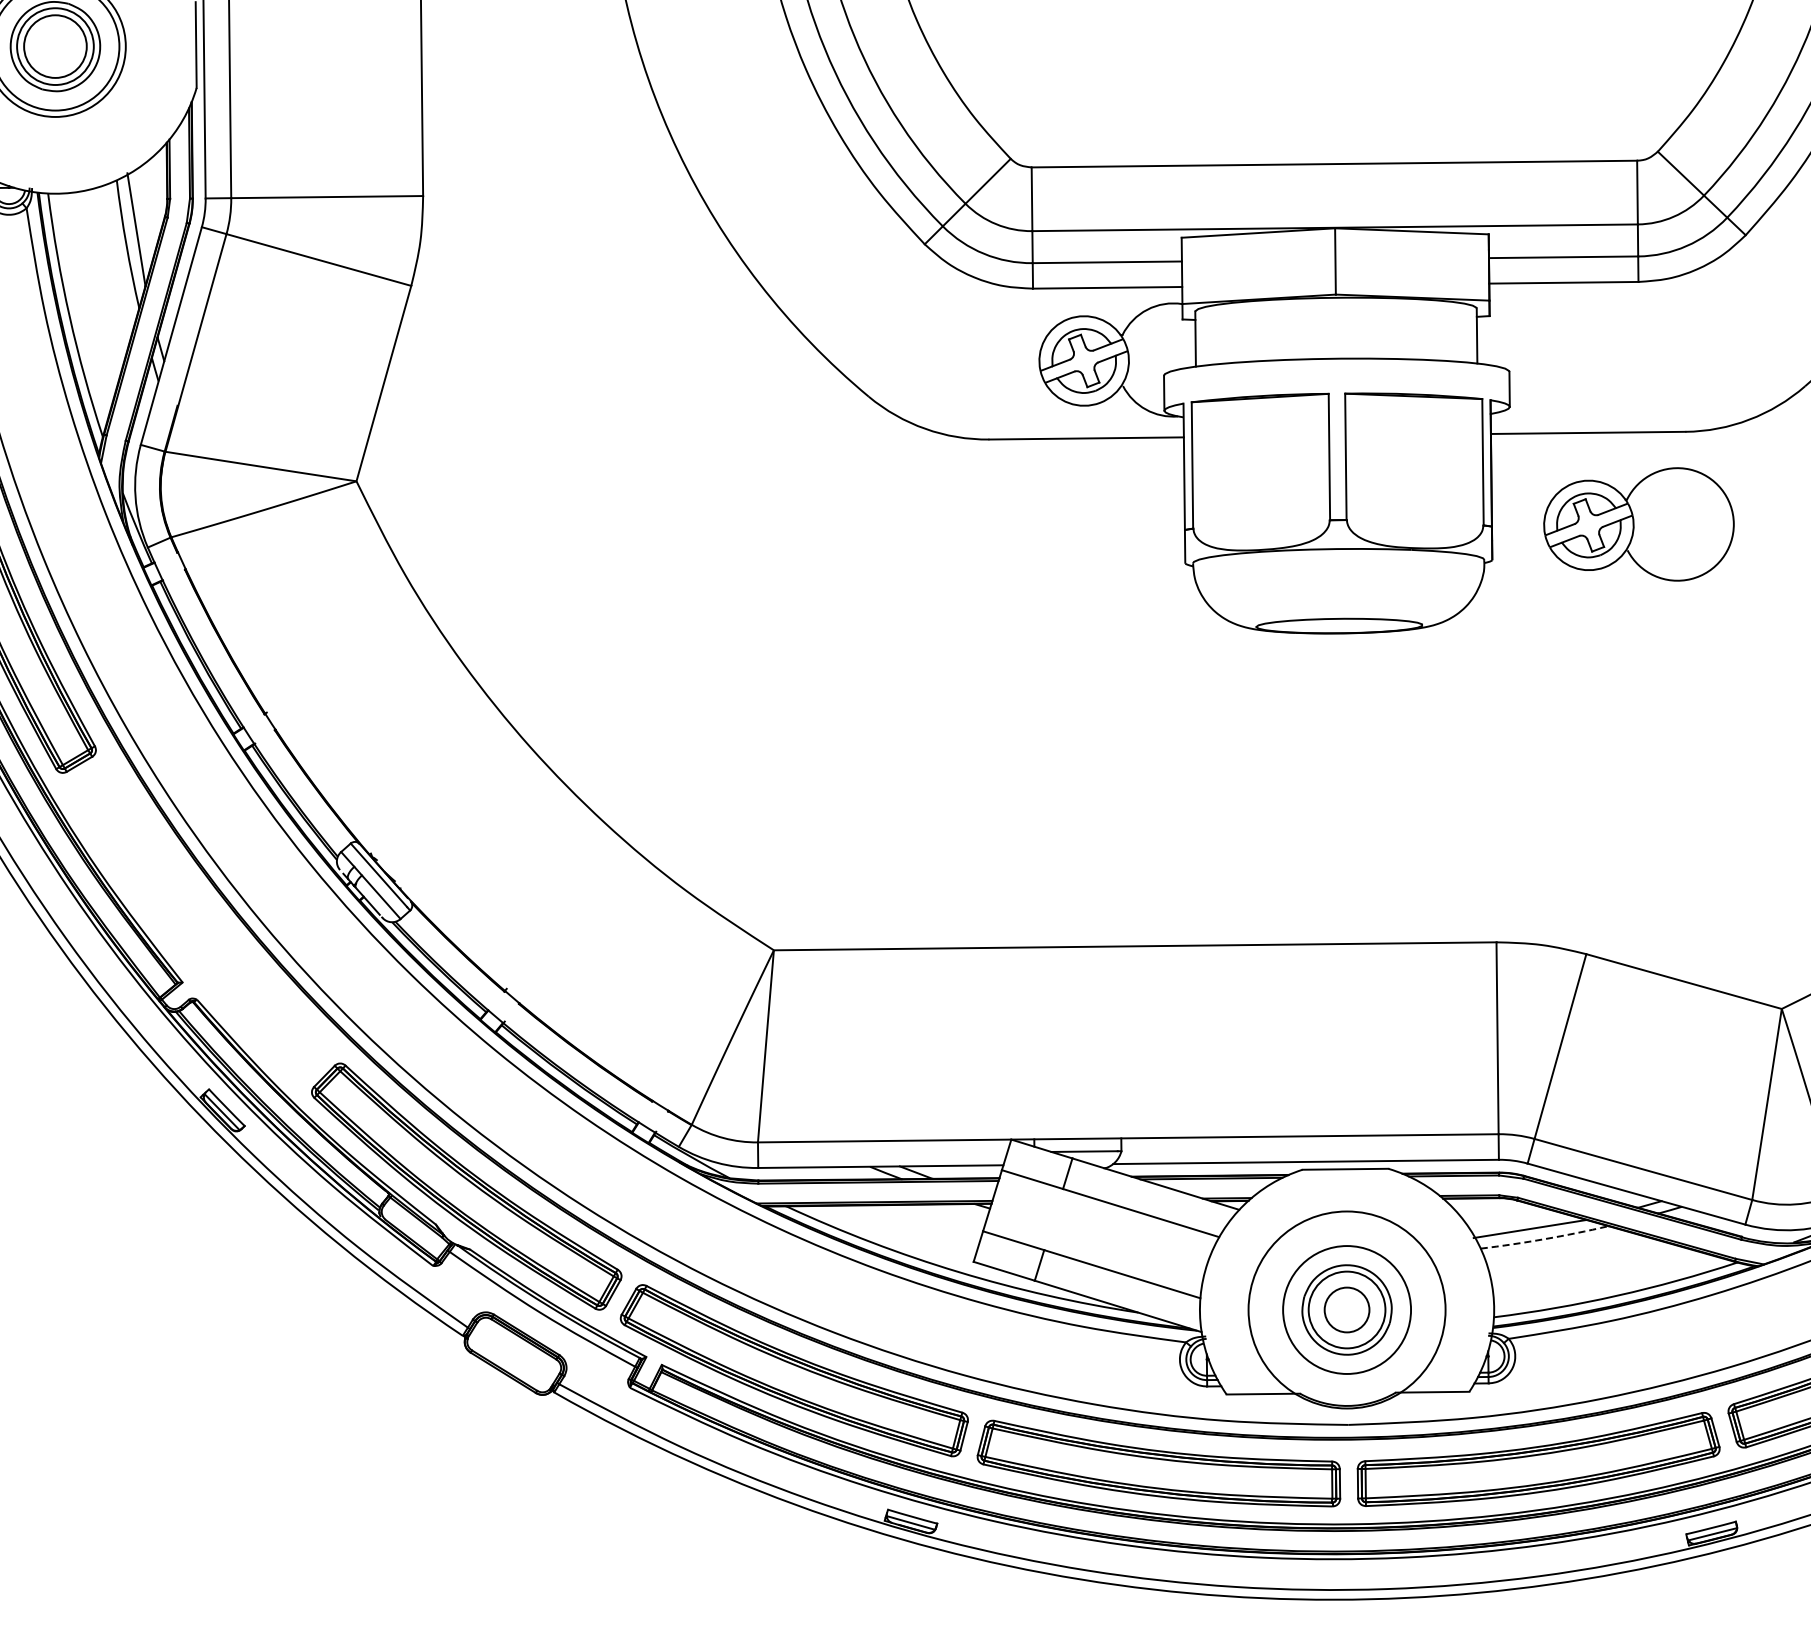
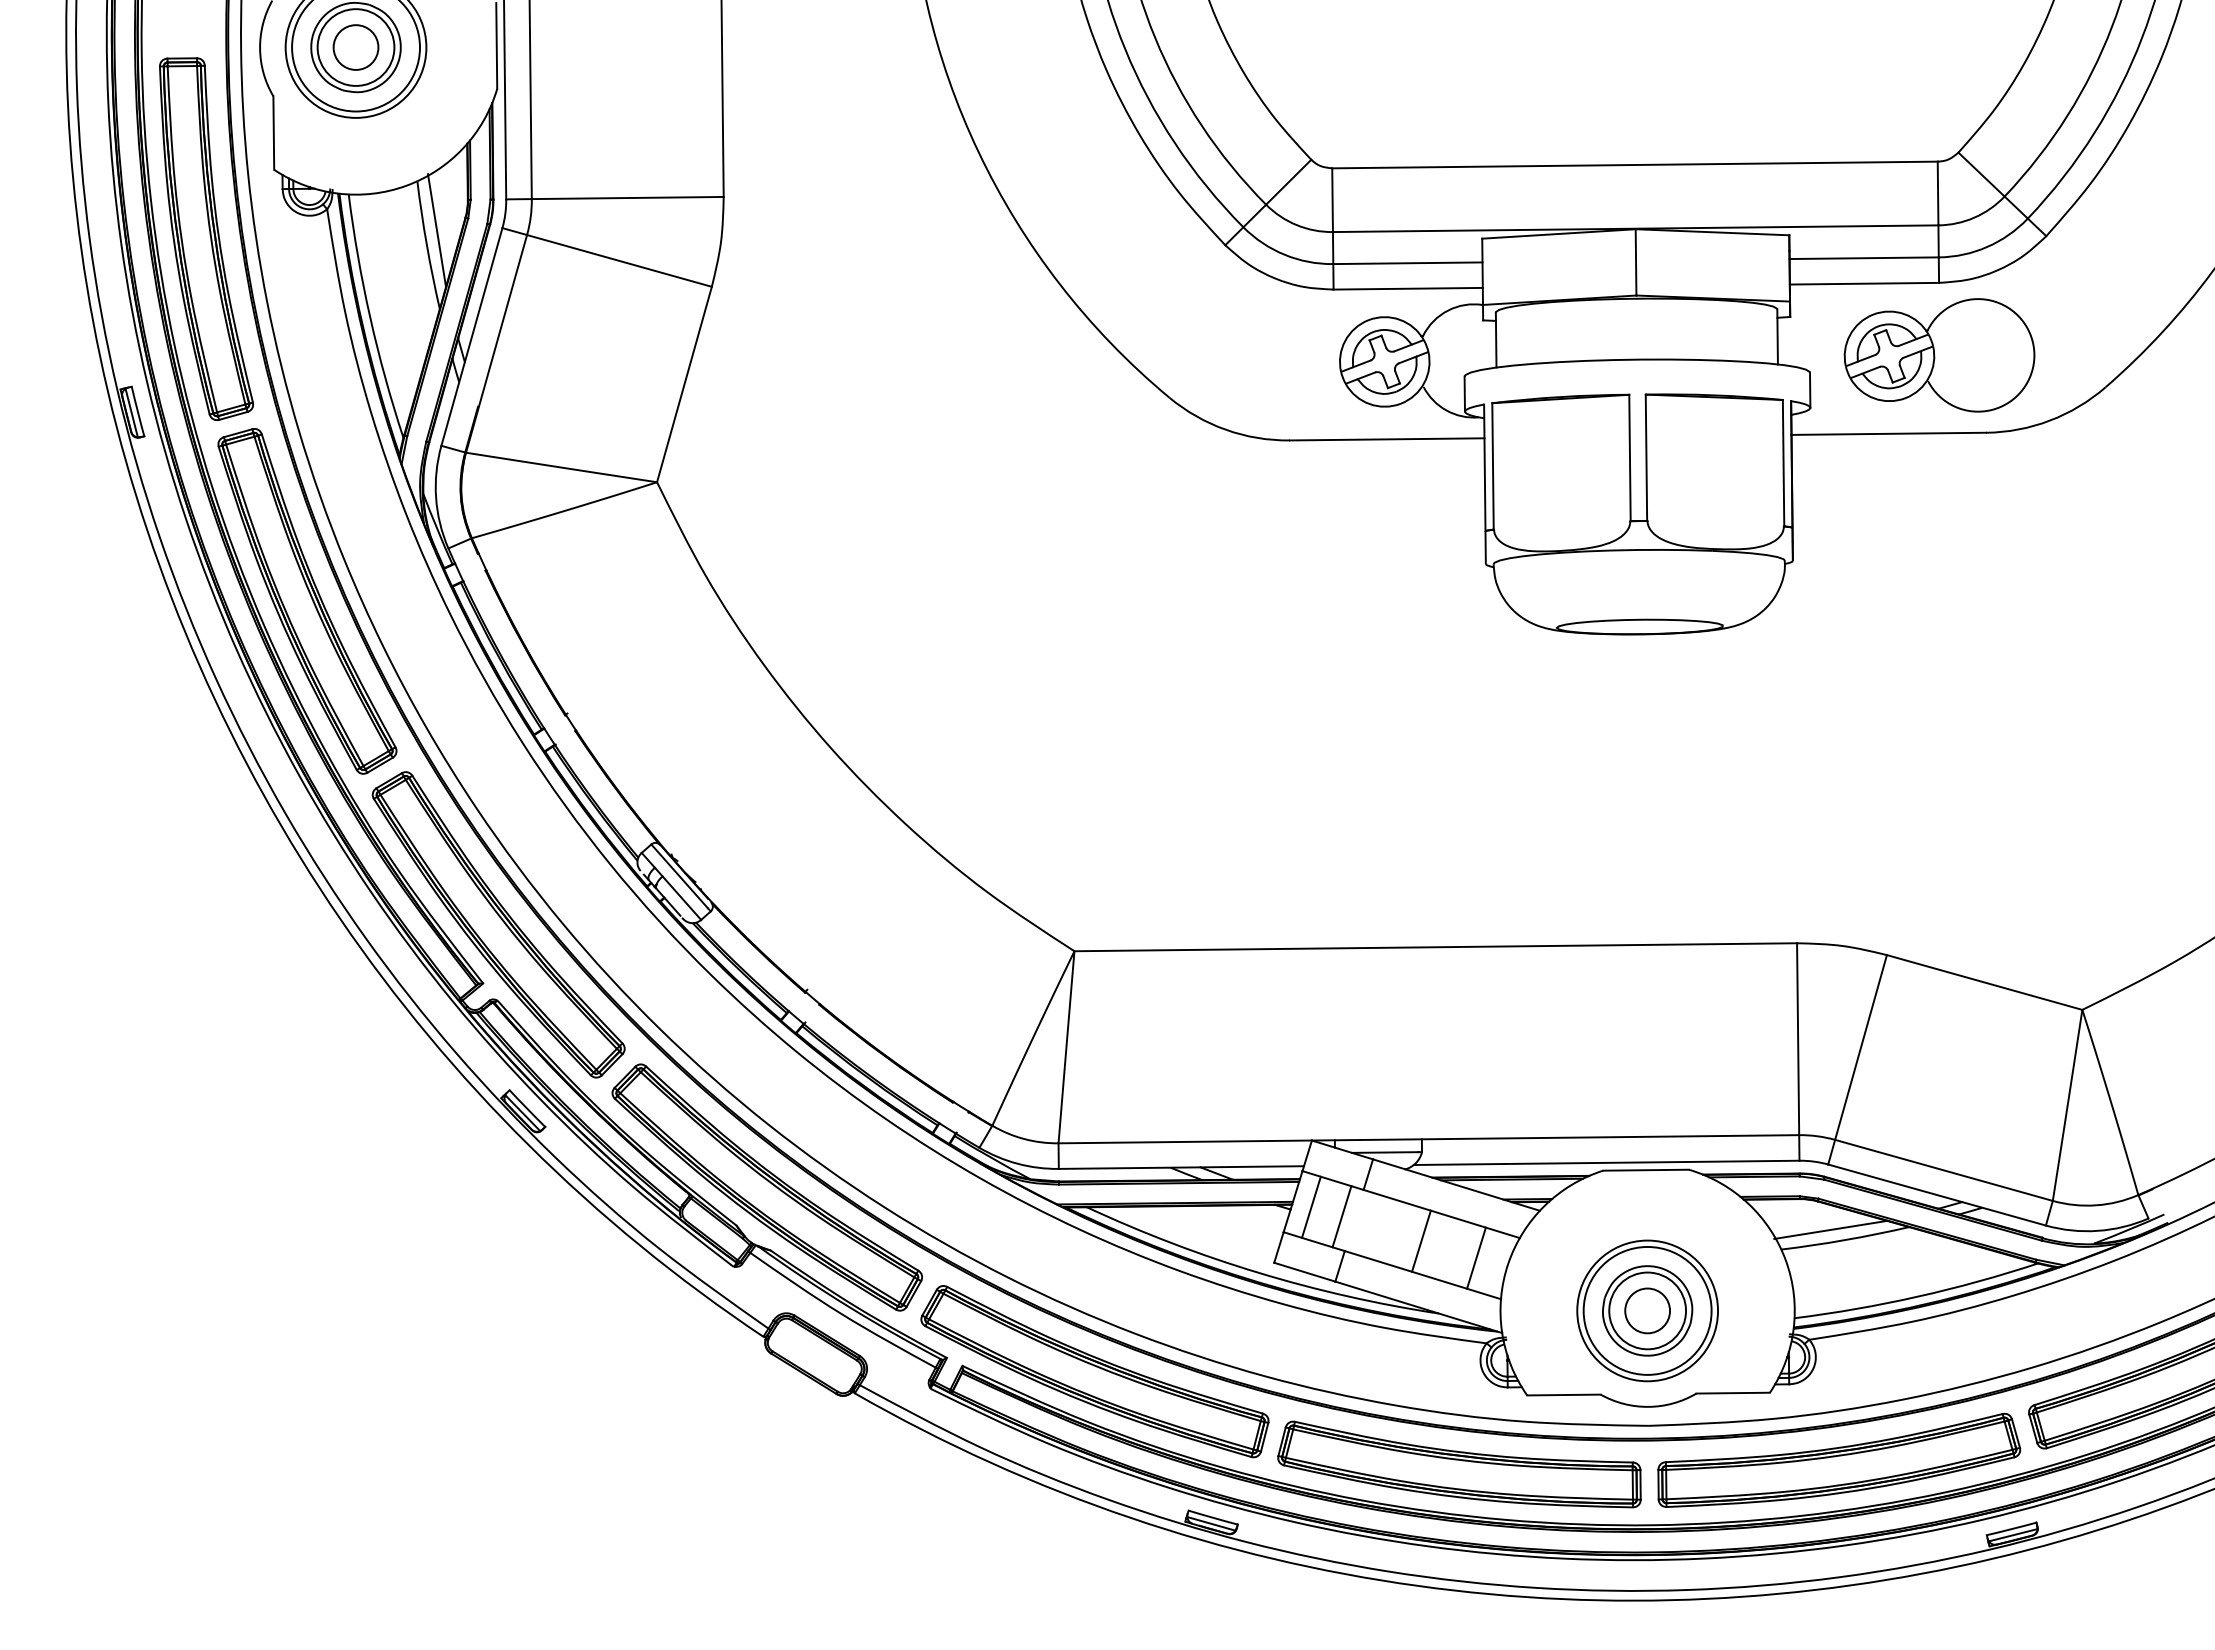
circle: (54, 46) -> (355, 47), size x0.71
part: (1638, 524) -> (1939, 355), moved
part: (197, 923) -> (498, 924), added
line: (1010, 1205) -> (1311, 1206), added
line: (1040, 1215) -> (1341, 1216), added
line: (1120, 1239) -> (1421, 1240), added
arc: (1544, 1239) -> (1845, 1240), dashed -> solid
line: (1175, 1256) -> (1476, 1257), added
circle: (1346, 1309) -> (1647, 1310), size x0.71

